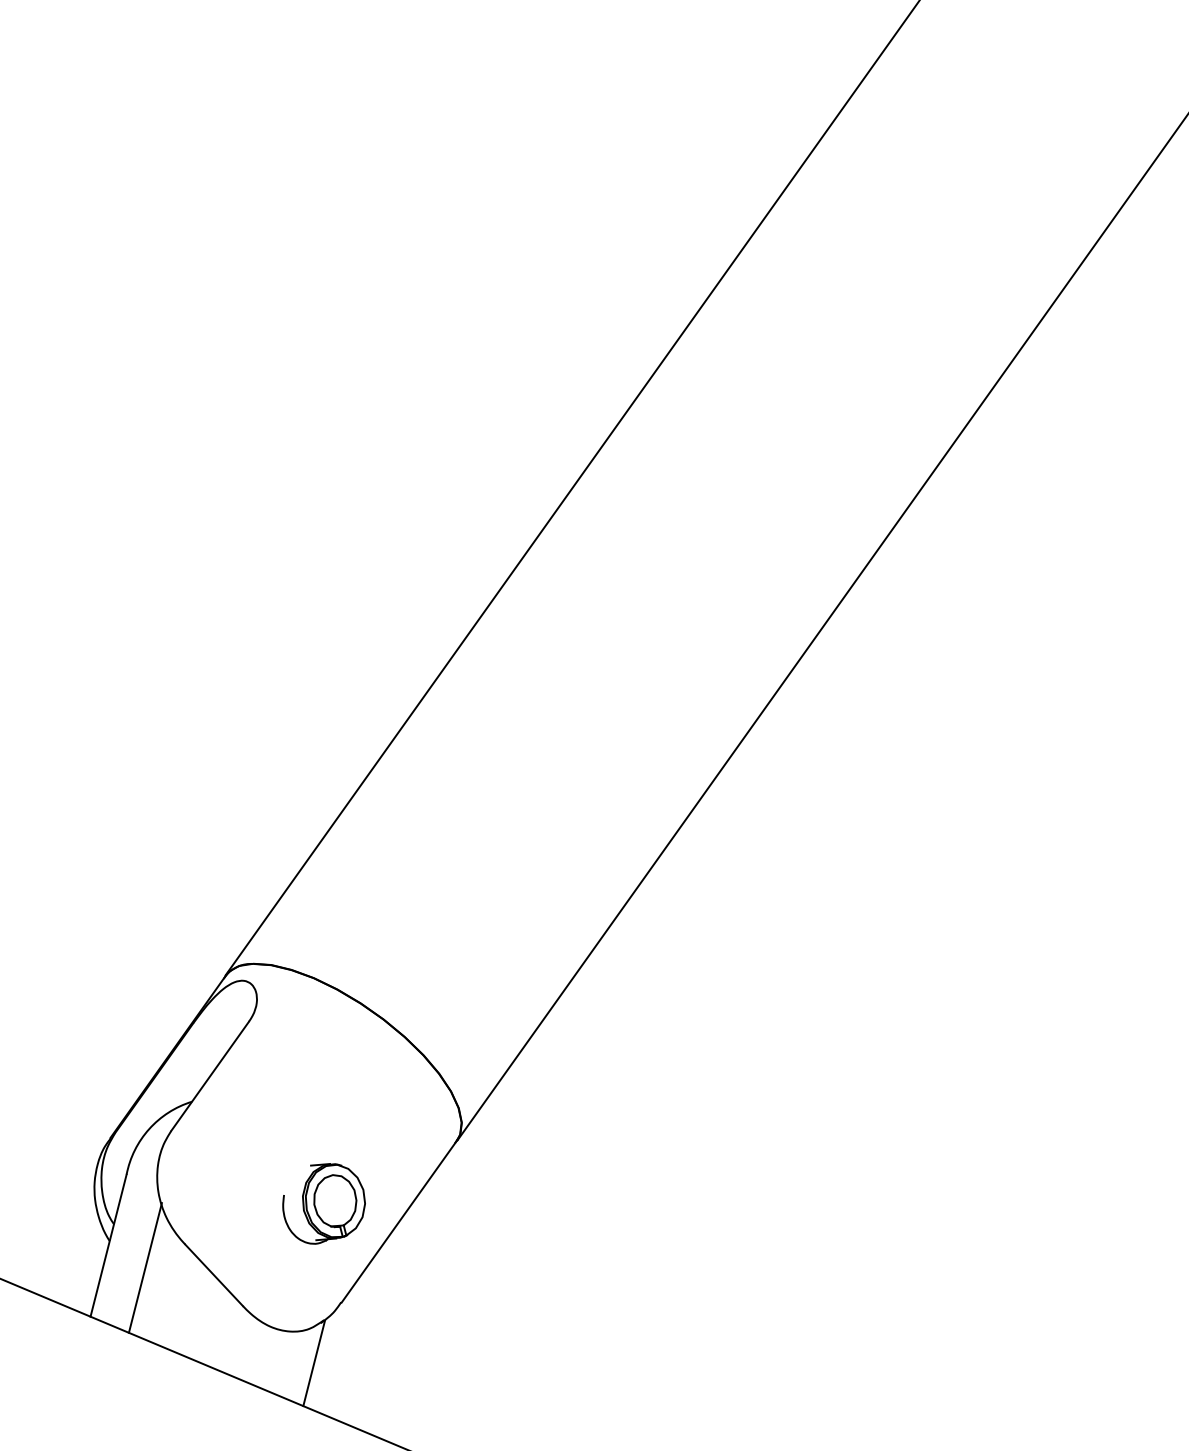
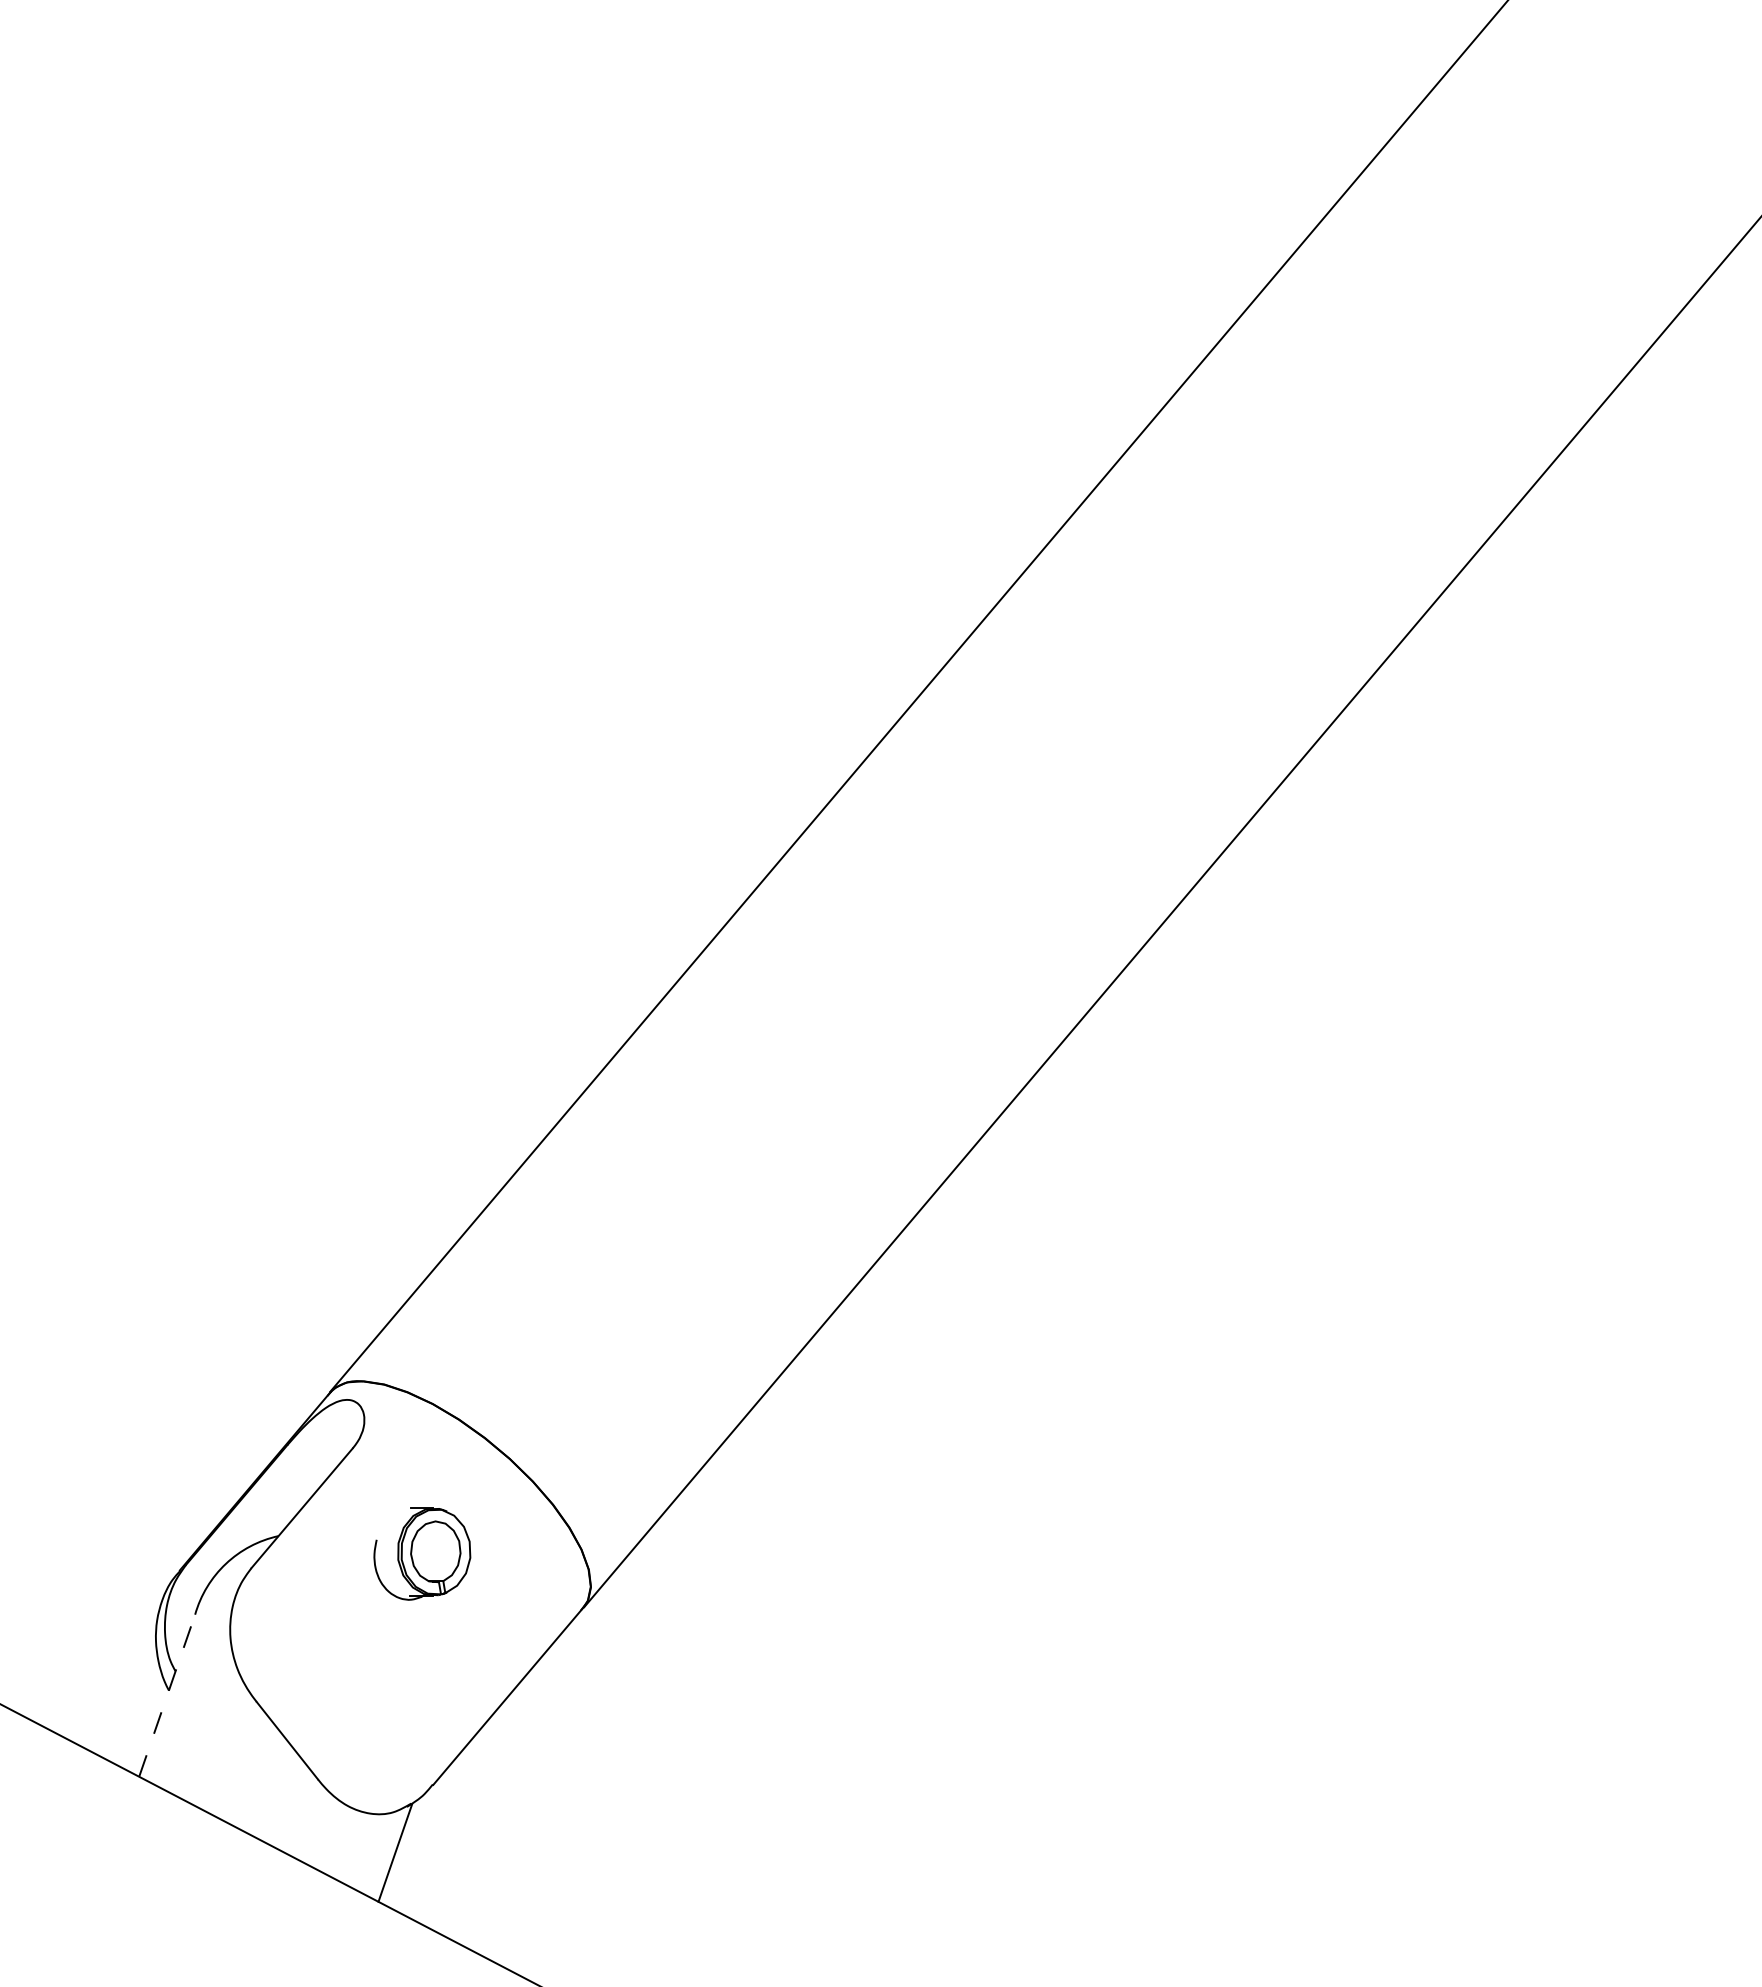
part: (324, 1203) -> (422, 1553), moved
line: (108, 1245) -> (167, 1695), solid -> dashed
line: (145, 1268) -> (207, 1725), removed

